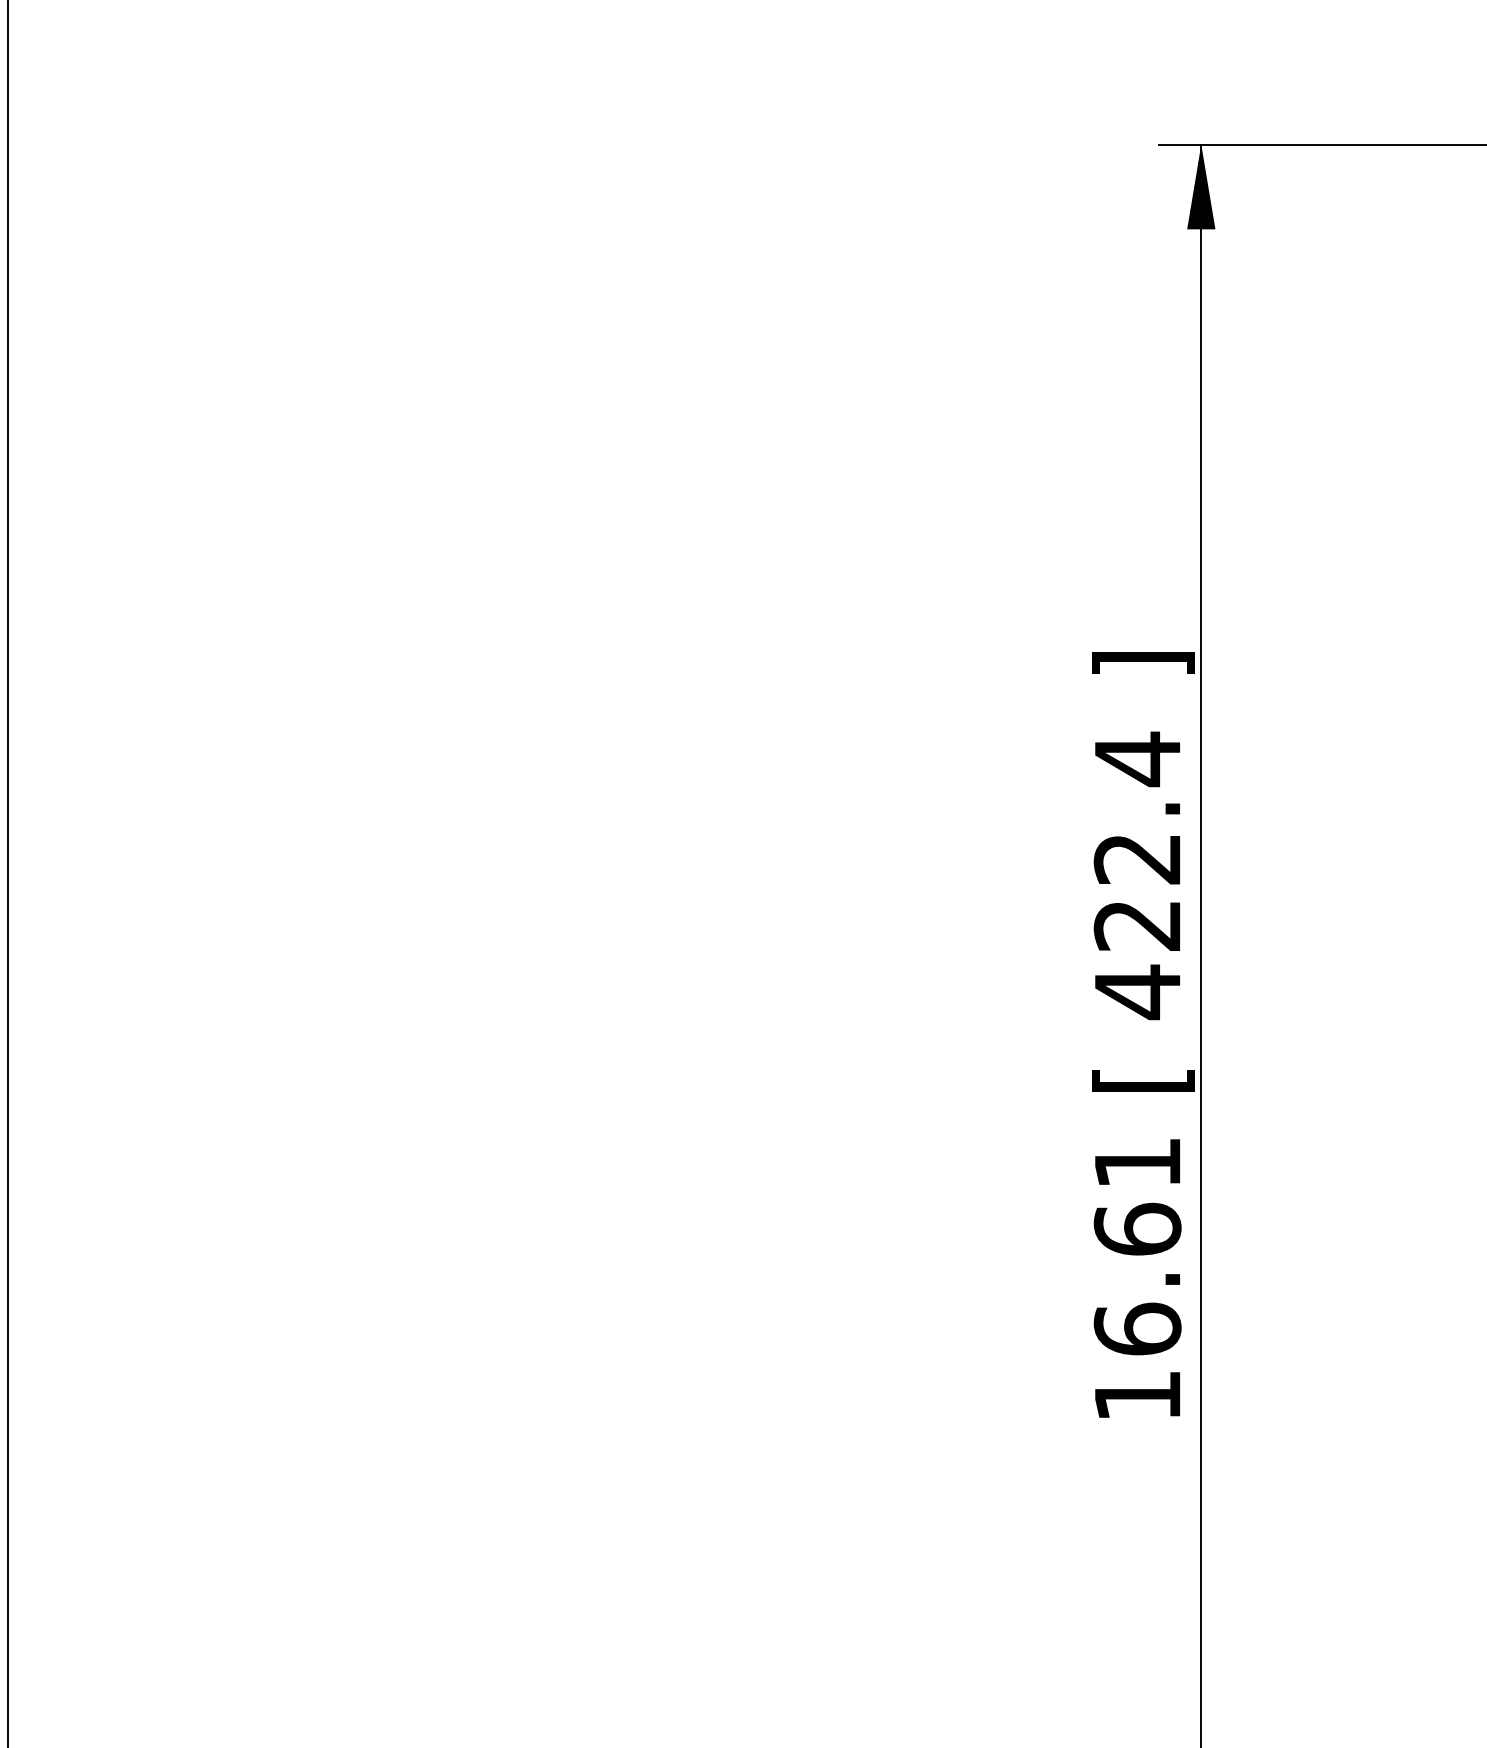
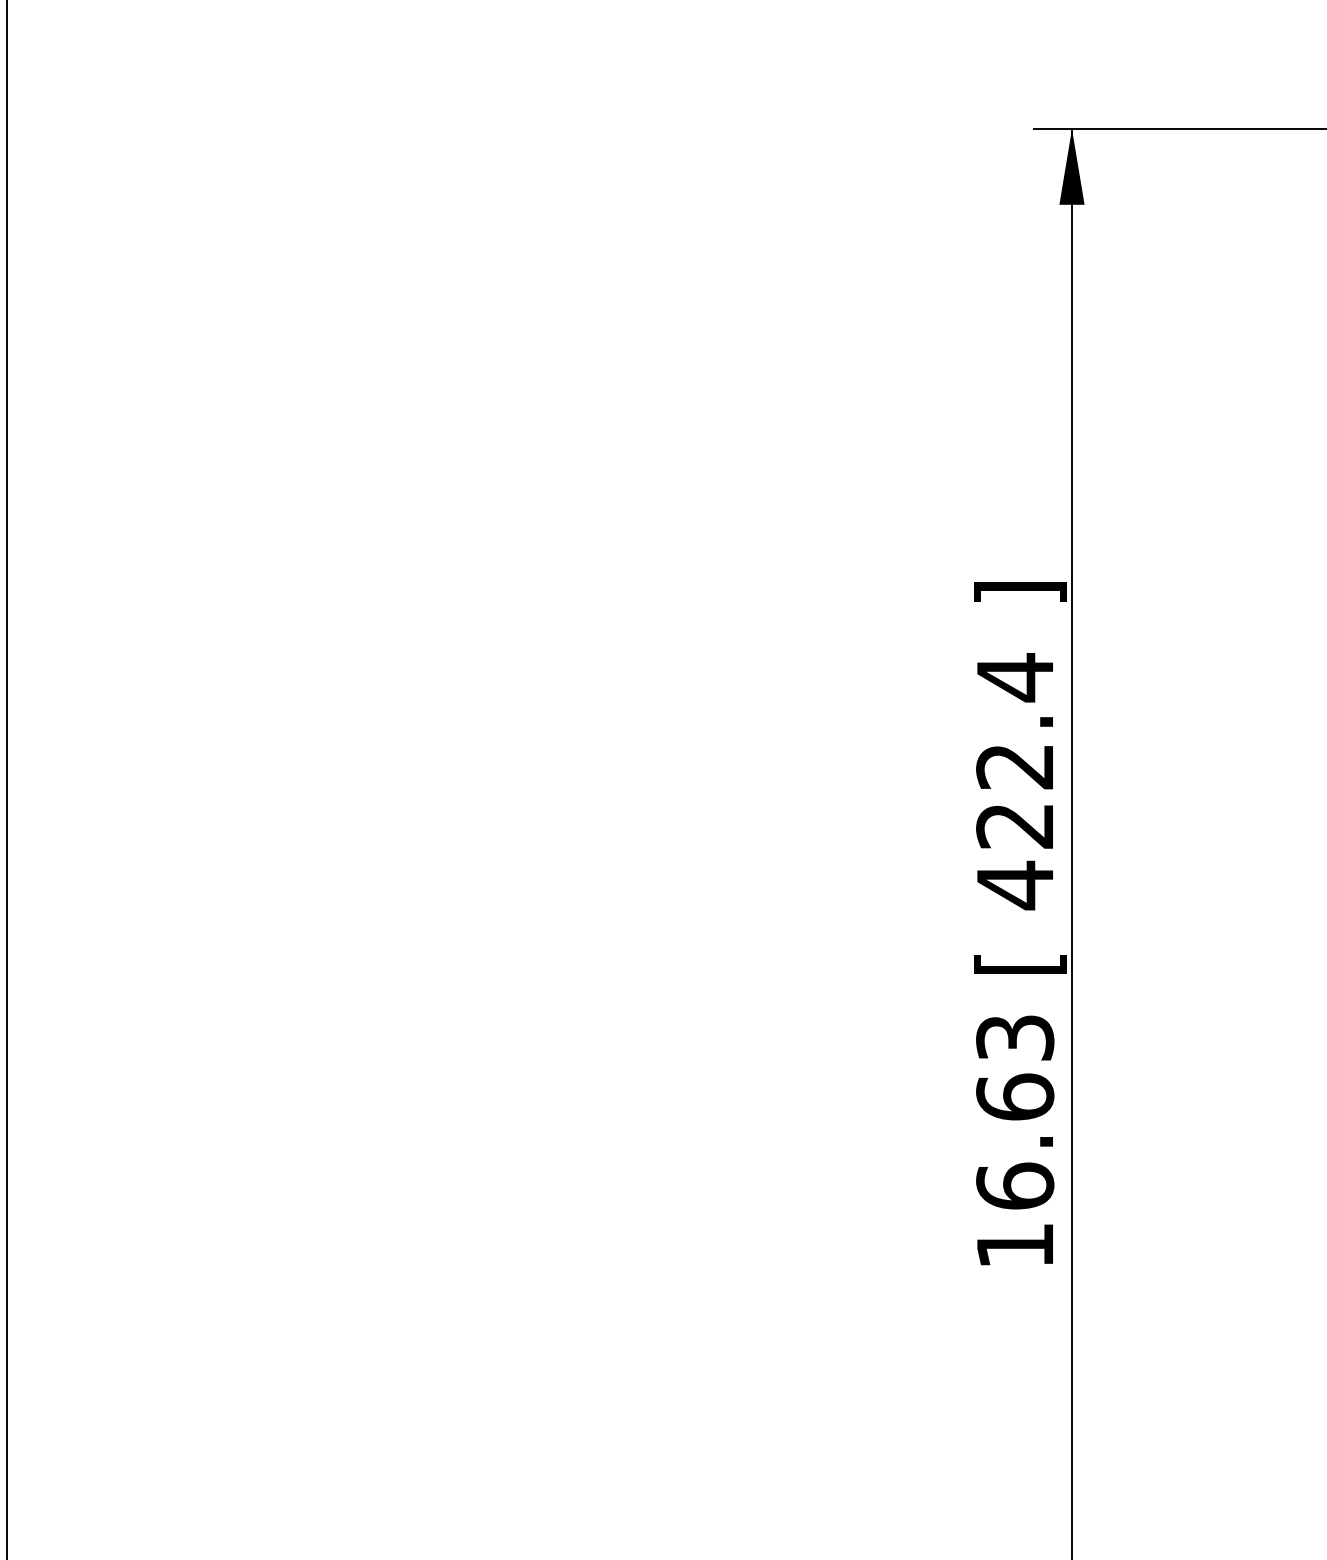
text: (1137, 1163) -> (1015, 1038), 16.61 -> 16.63

